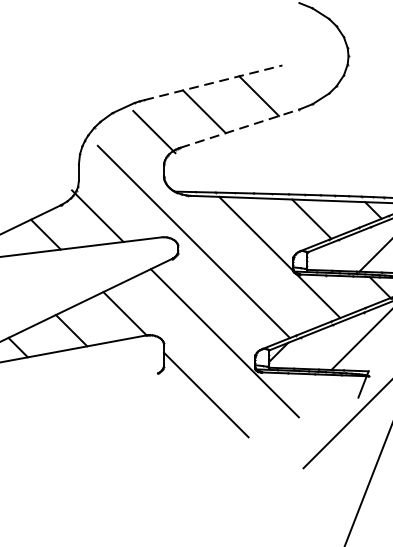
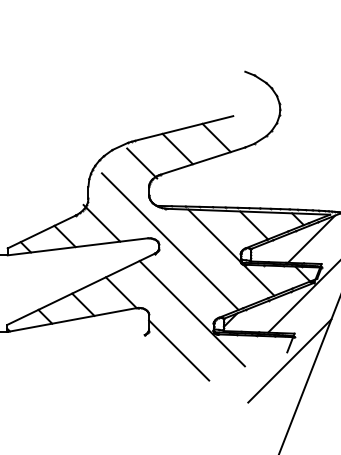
line: (213, 82) -> (184, 128), dashed -> solid
line: (240, 127) -> (203, 160), dashed -> solid

